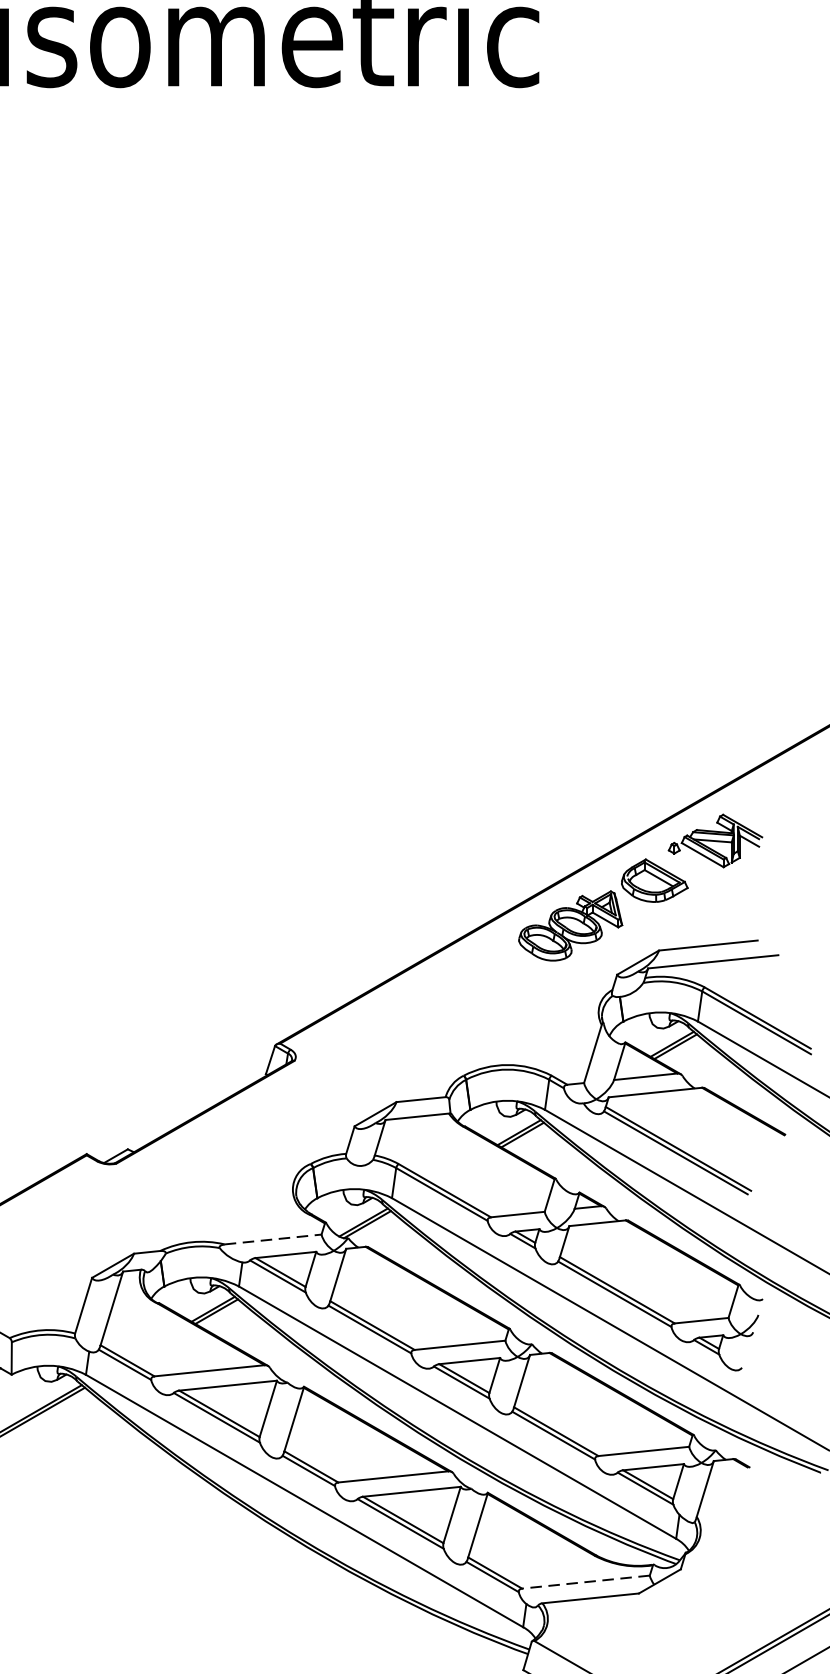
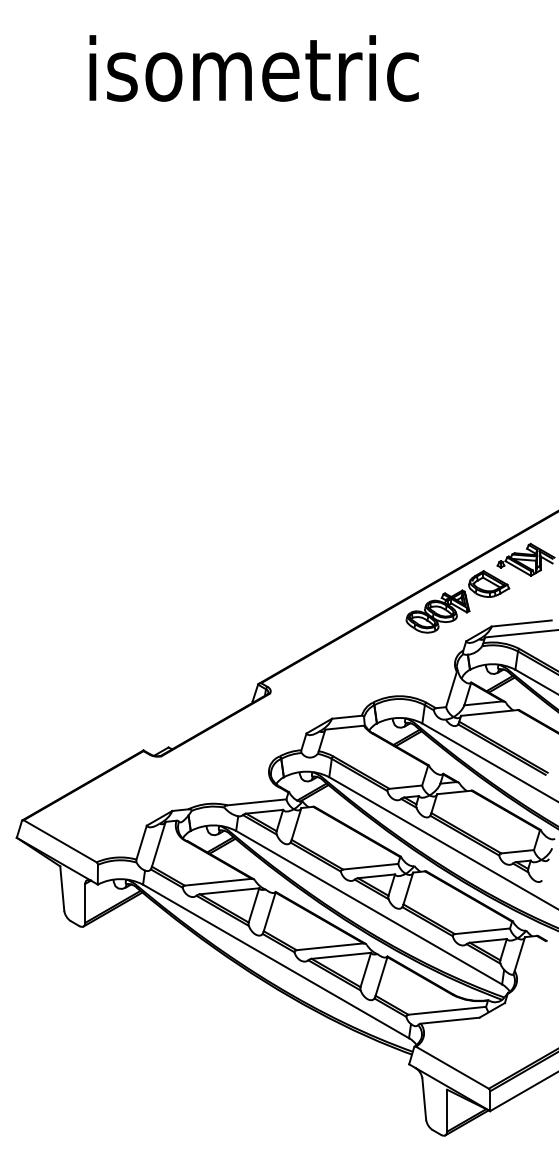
line: (272, 1239) -> (256, 802), dashed -> solid
line: (584, 1581) -> (446, 1010), dashed -> solid

